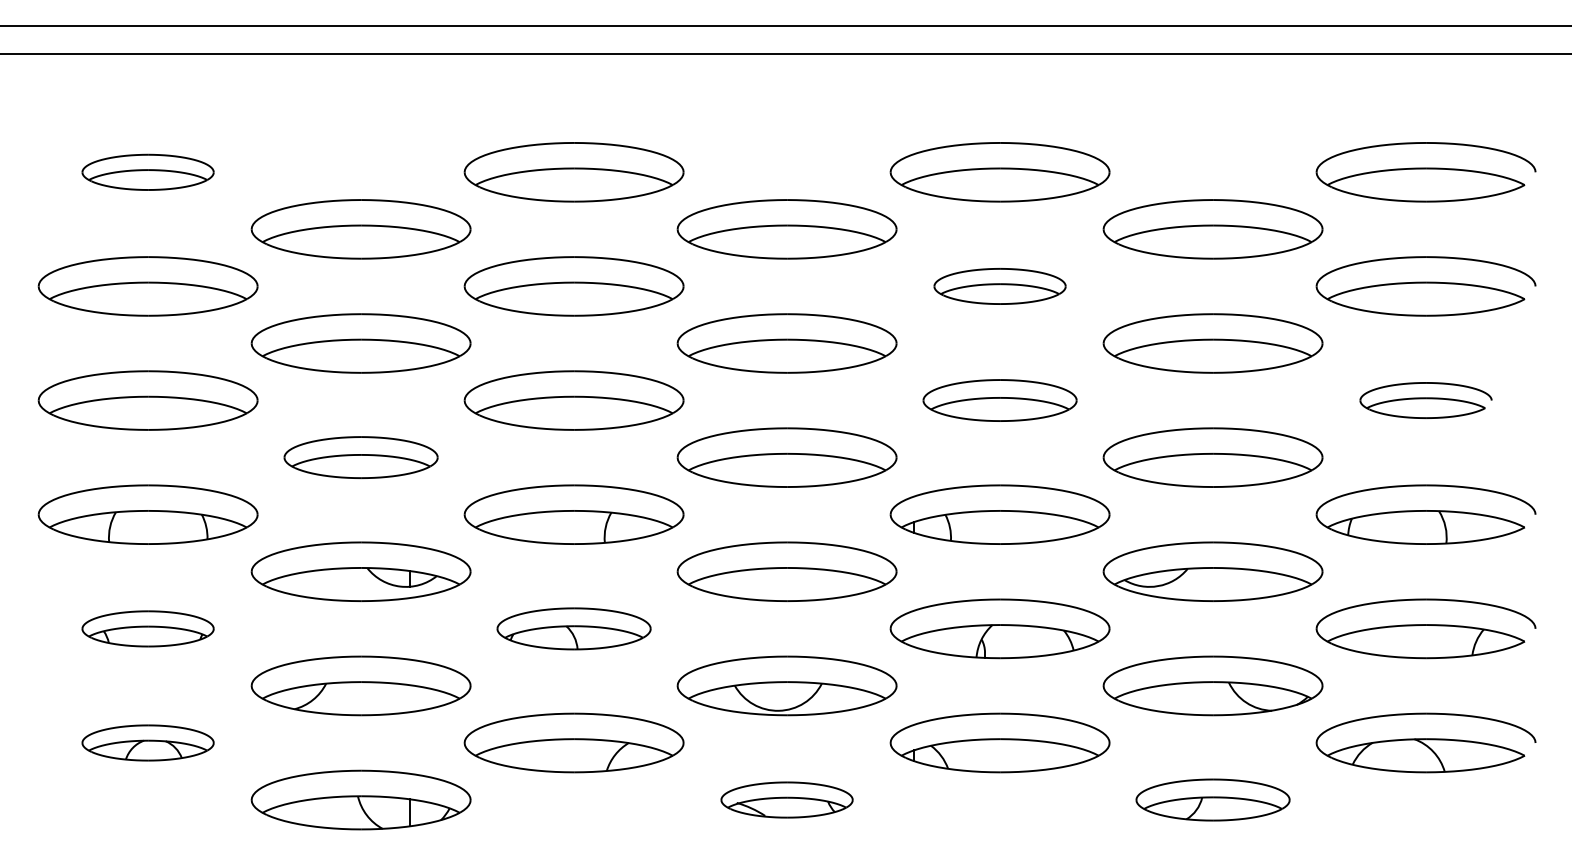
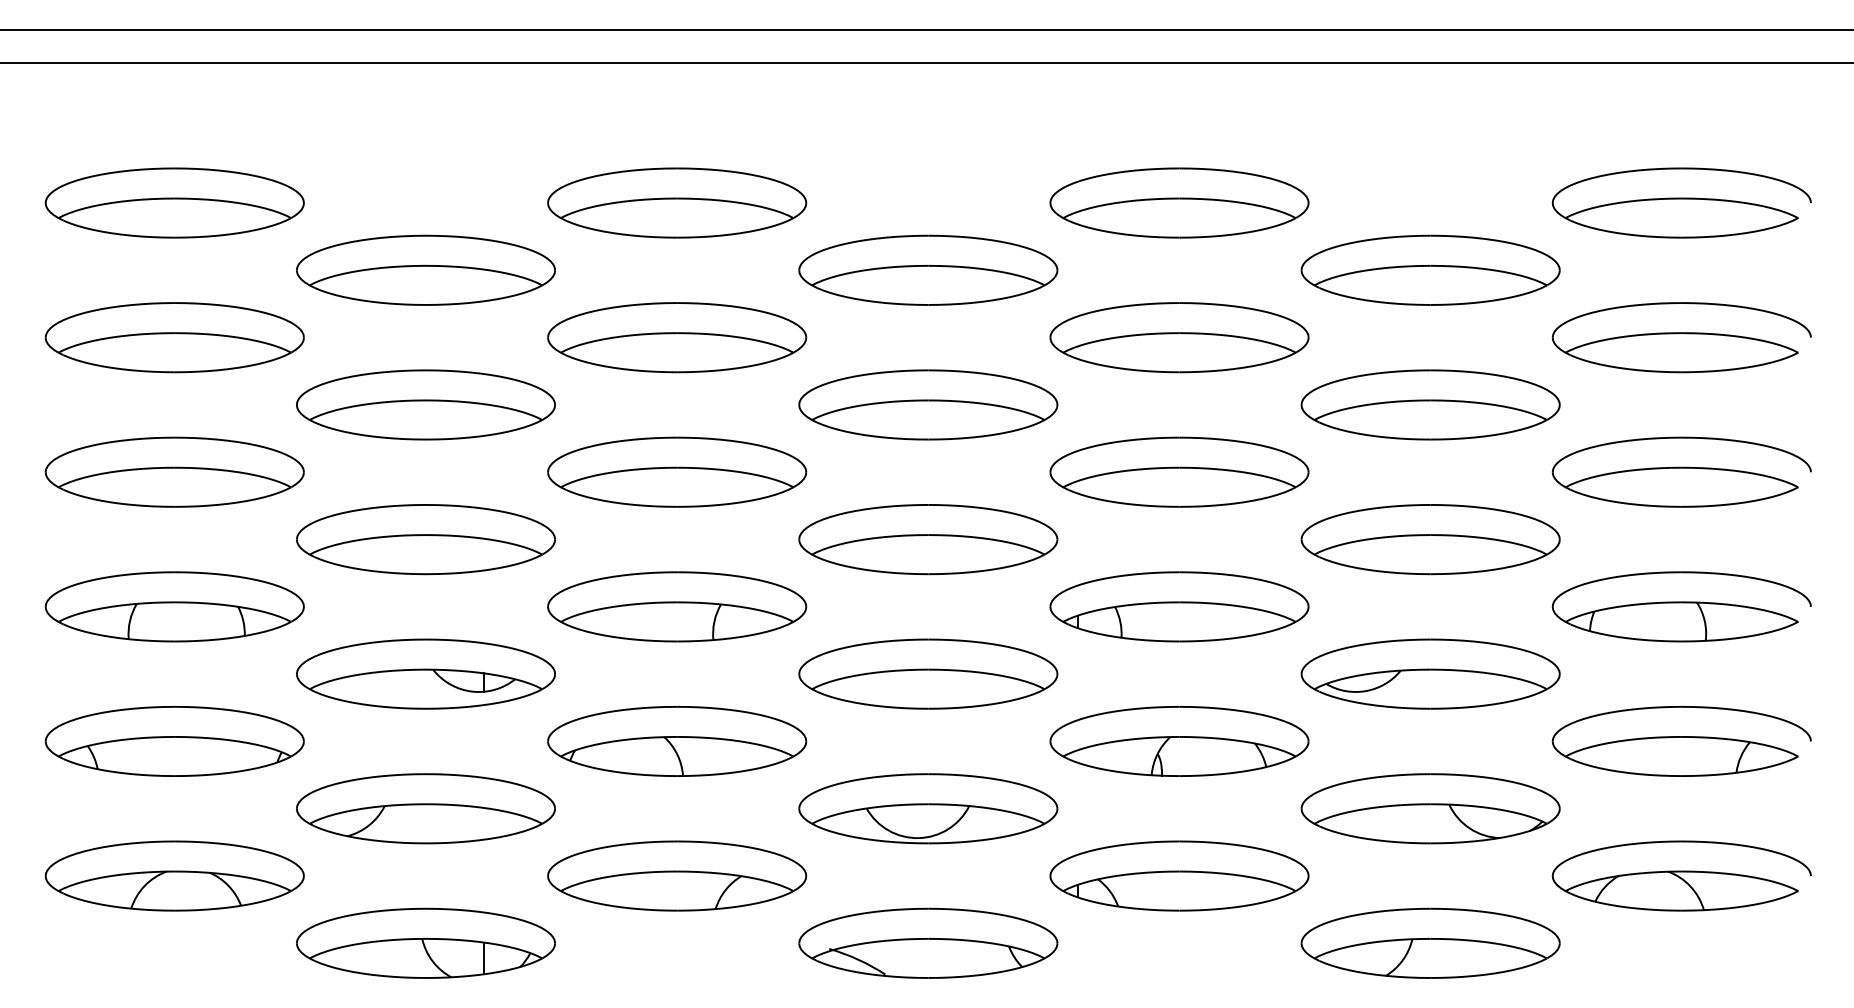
part: (147, 172) -> (174, 203), size x1.67
part: (999, 286) -> (1178, 337), size x1.67
part: (999, 400) -> (1178, 472), size x1.43
part: (1425, 400) -> (1681, 472), size x1.67
part: (360, 457) -> (425, 539), size x1.43
part: (147, 628) -> (174, 741), size x1.67
part: (573, 628) -> (676, 741), size x1.43
part: (147, 742) -> (174, 875), size x1.67
part: (786, 799) -> (927, 942), size x1.67
part: (1212, 799) -> (1429, 942), size x1.43

